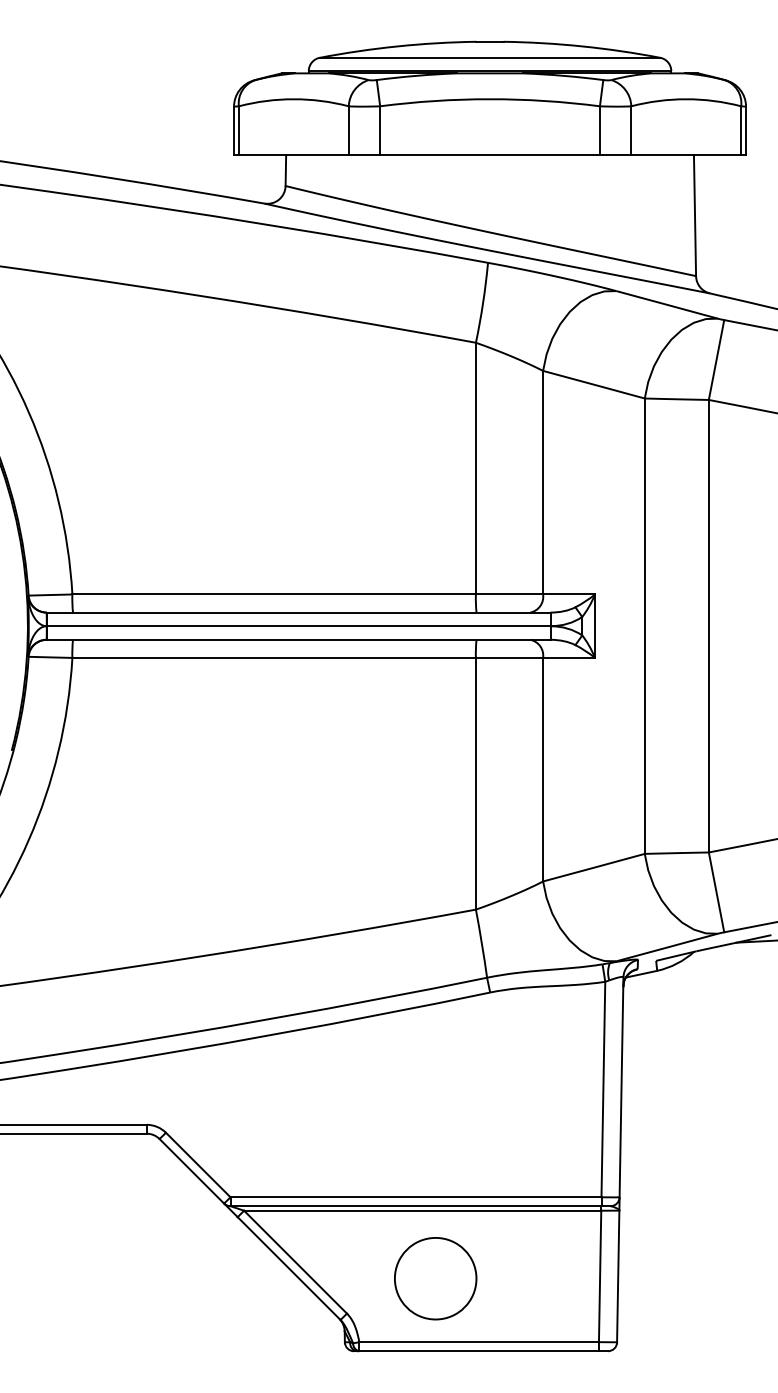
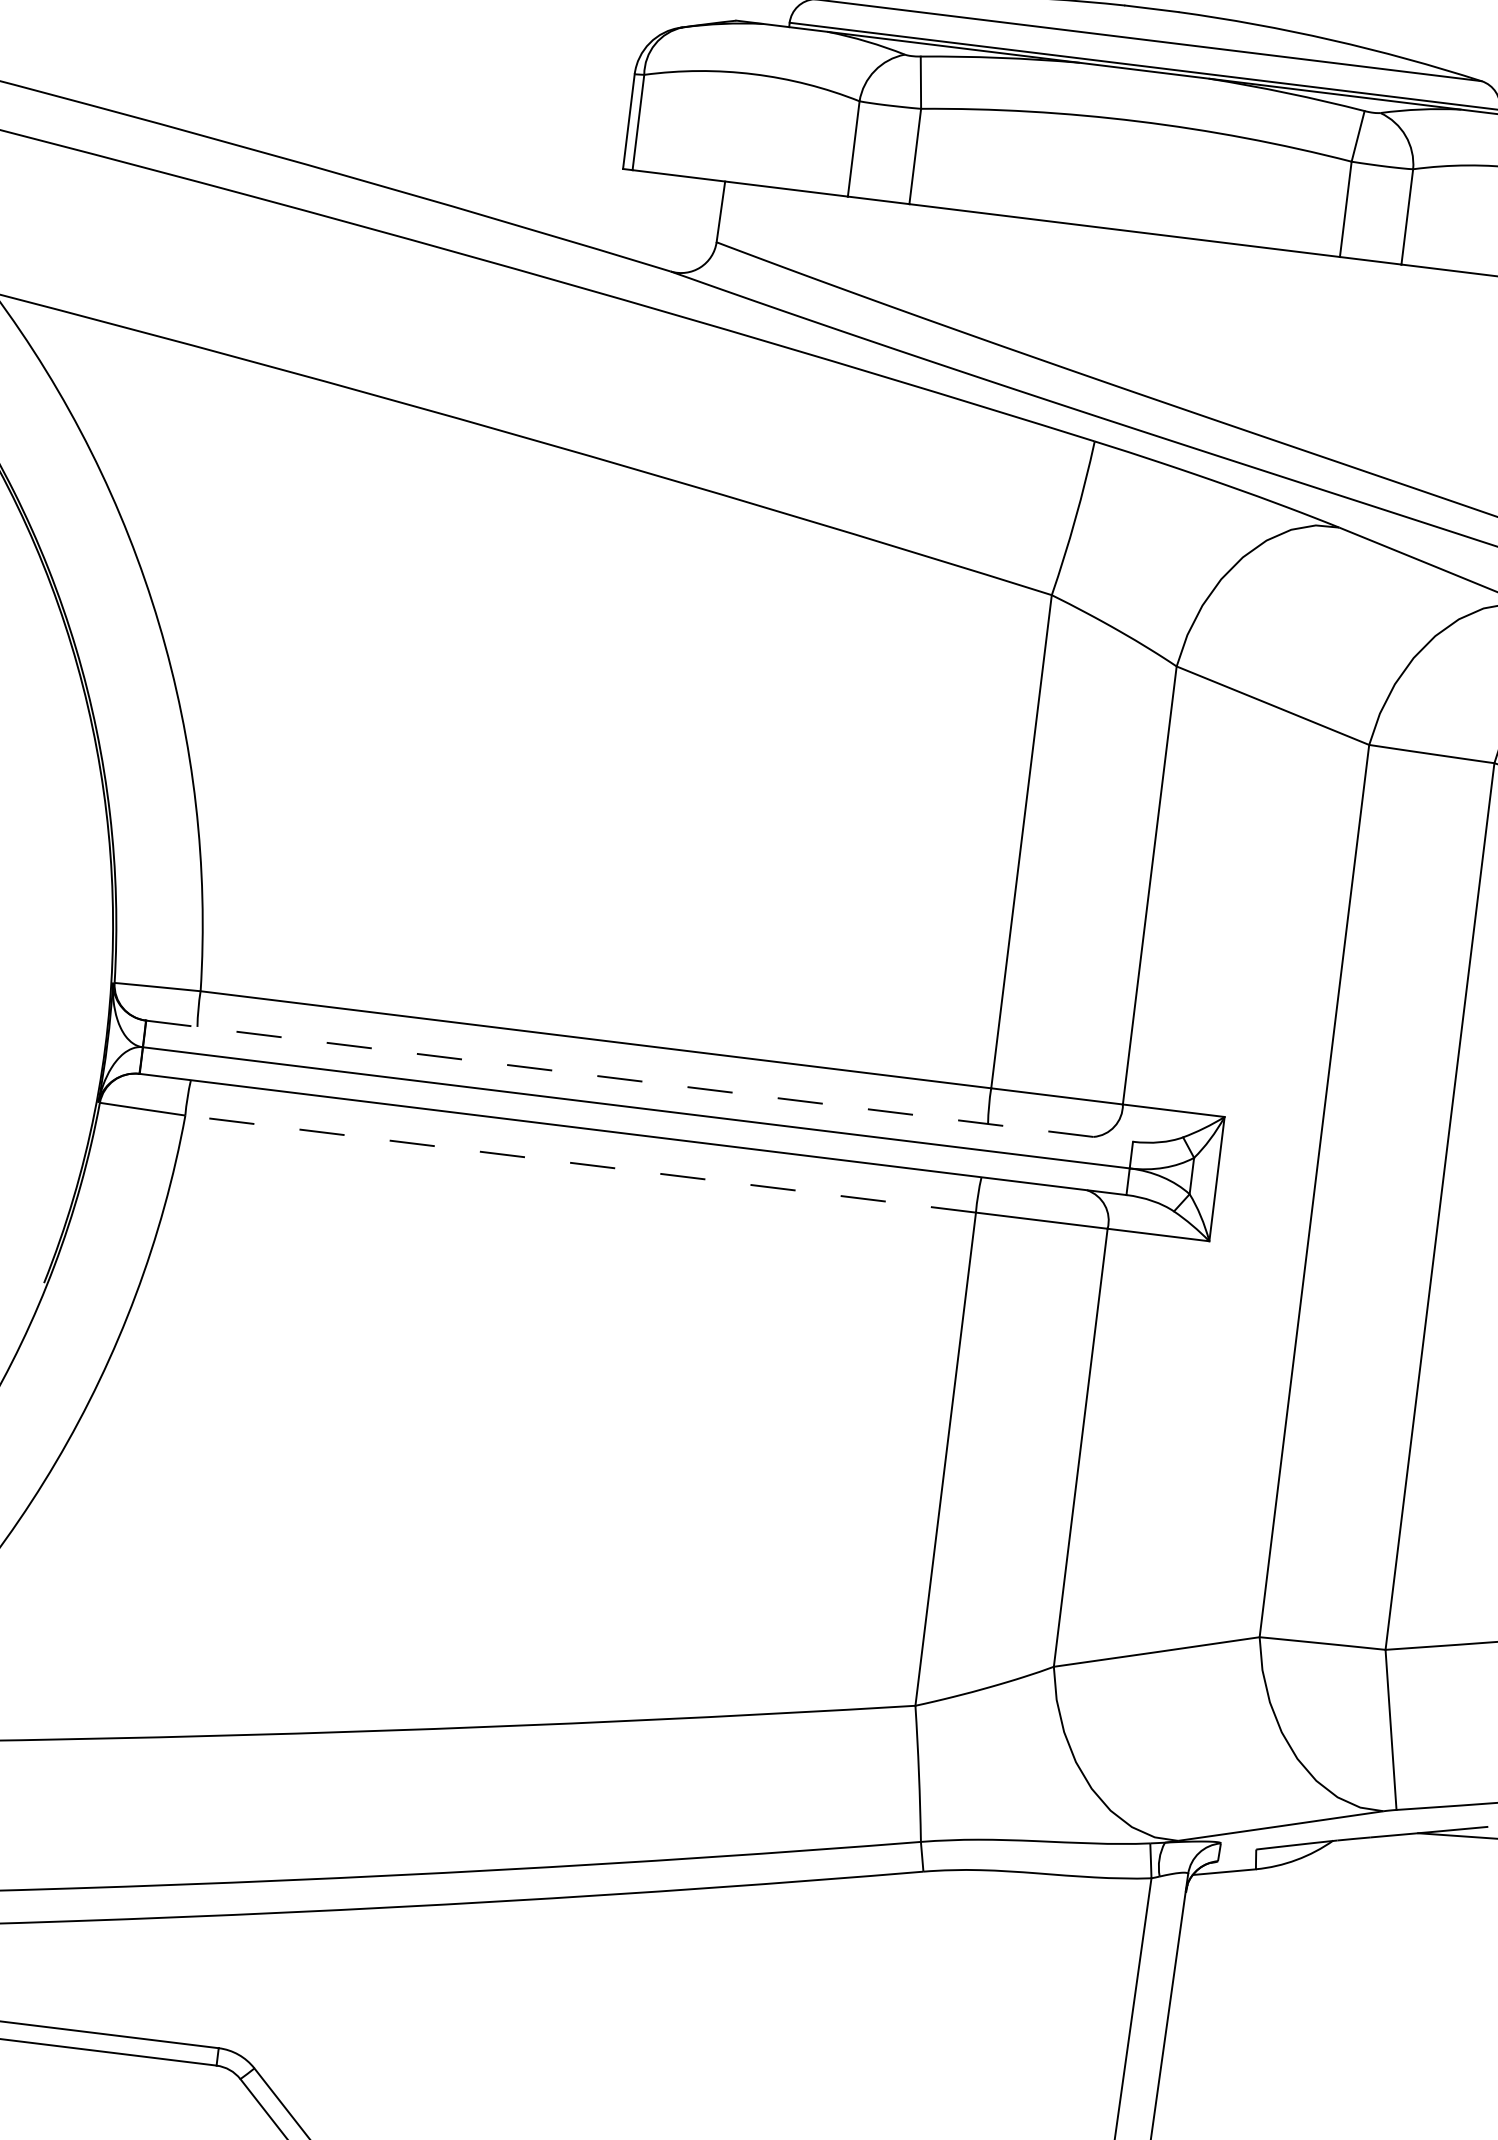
line: (298, 612) -> (639, 1080), solid -> dashed
line: (274, 657) -> (581, 1163), solid -> dashed

